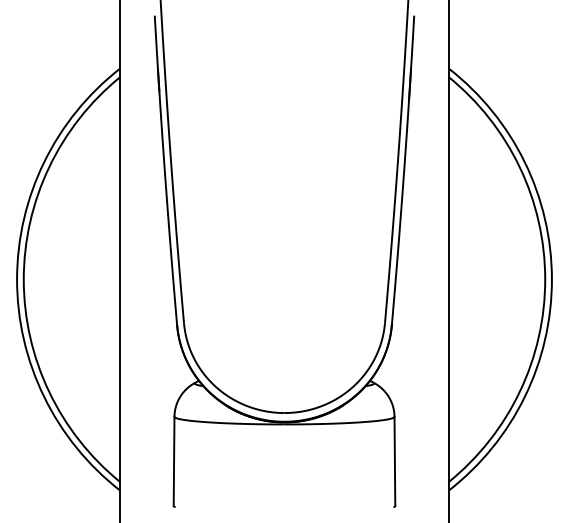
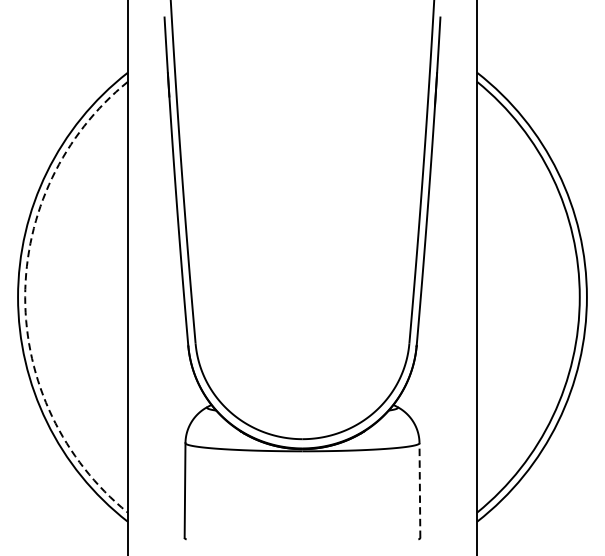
arc: (23, 279) -> (24, 297), solid -> dashed
line: (394, 461) -> (419, 490), solid -> dashed

